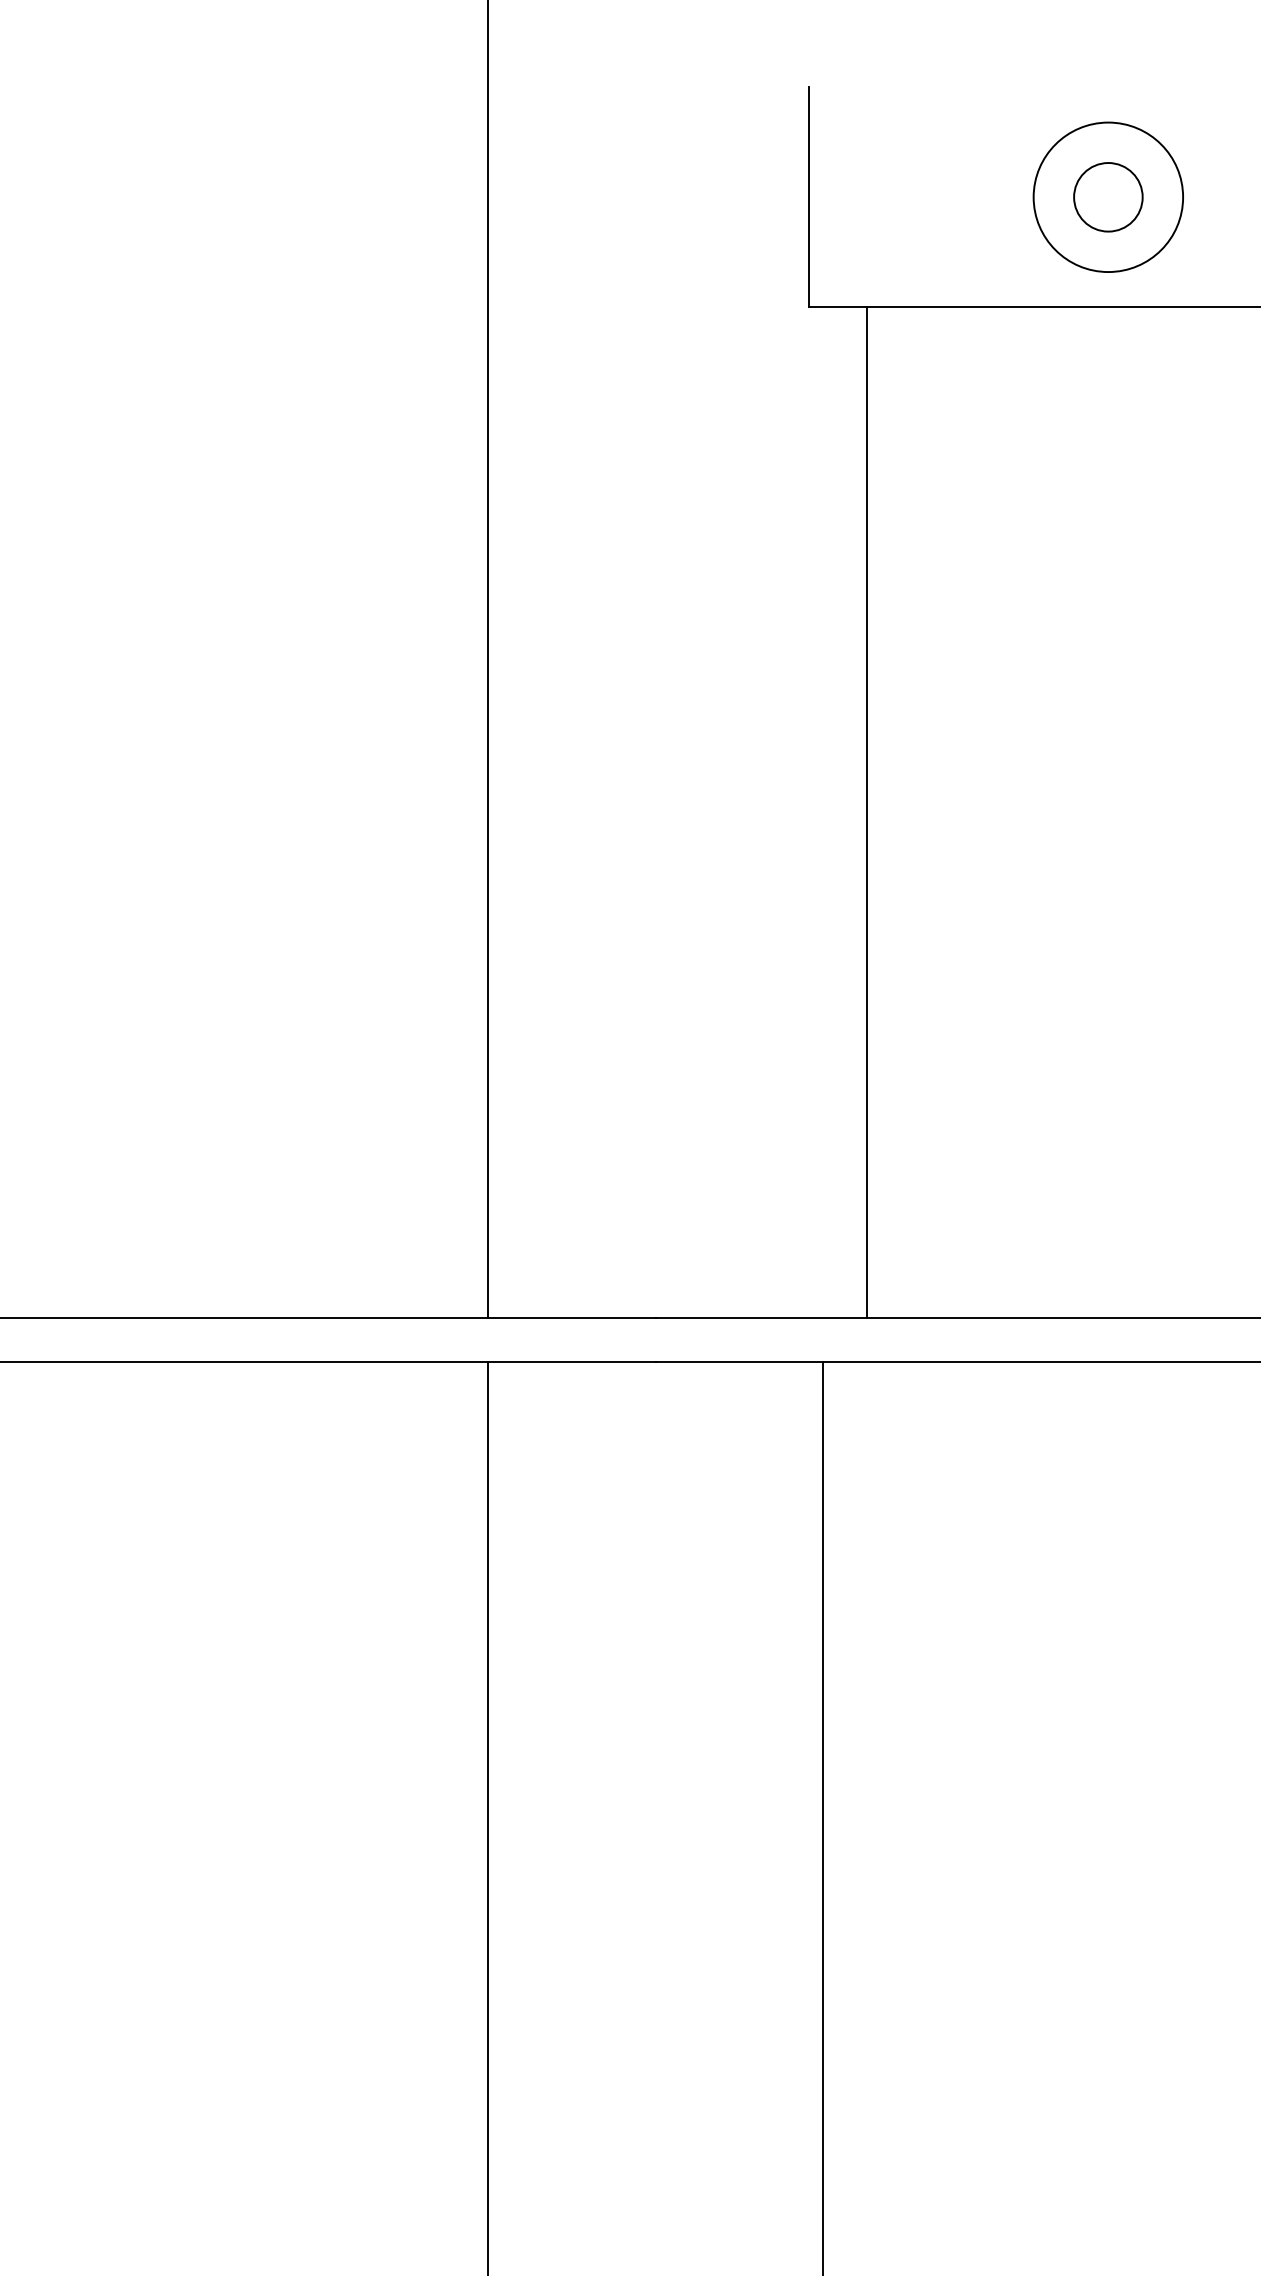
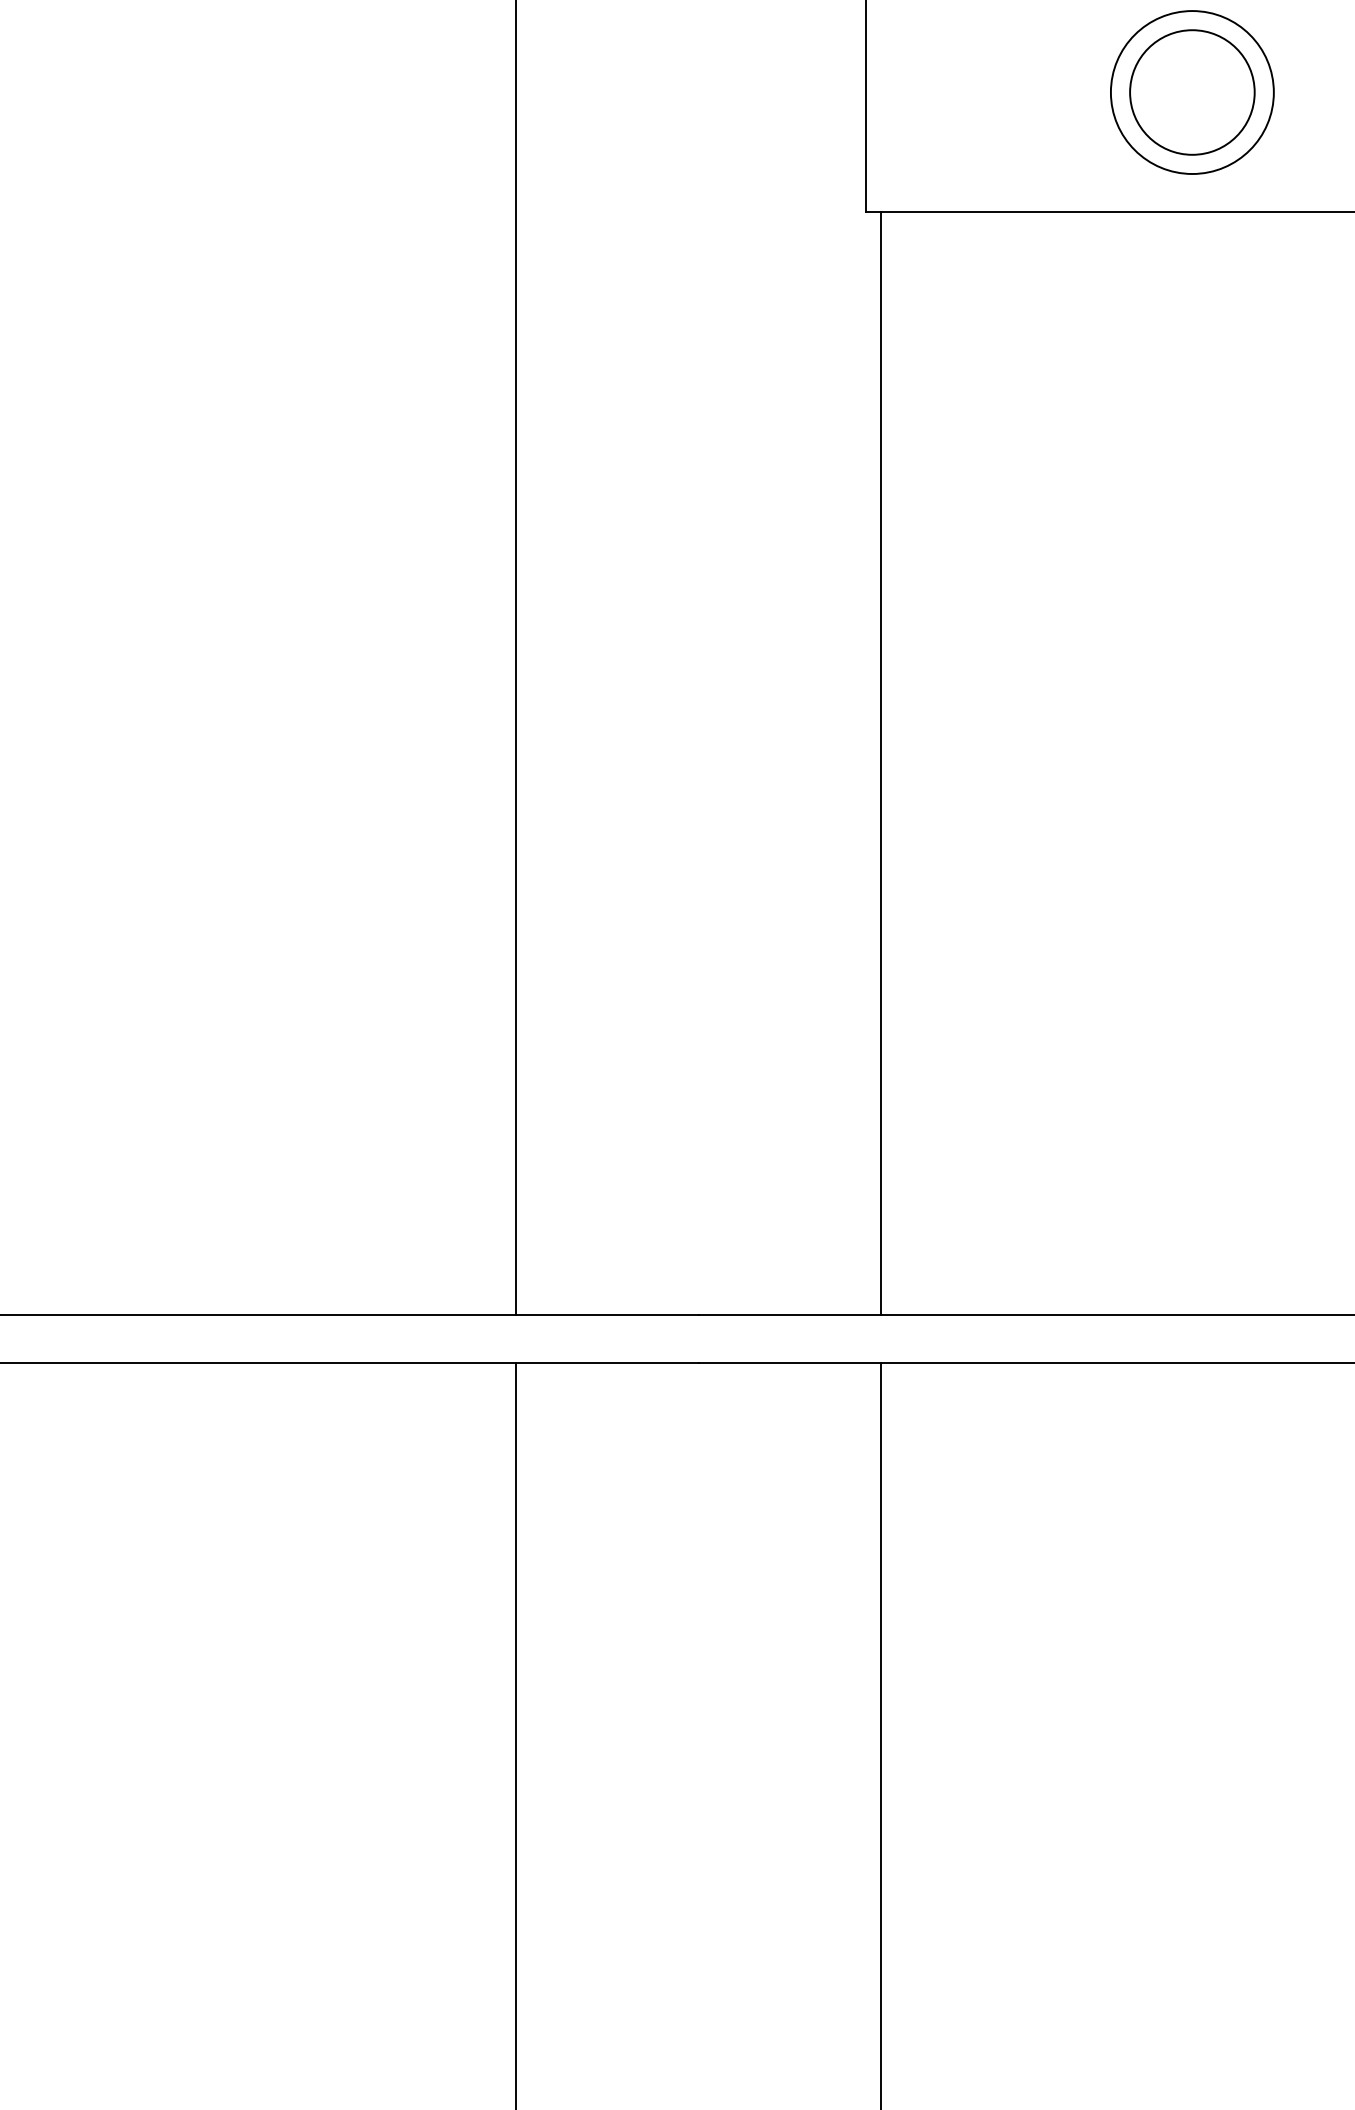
circle: (1108, 197) -> (1192, 92), size x1.67
line: (866, 812) -> (880, 763), moved

